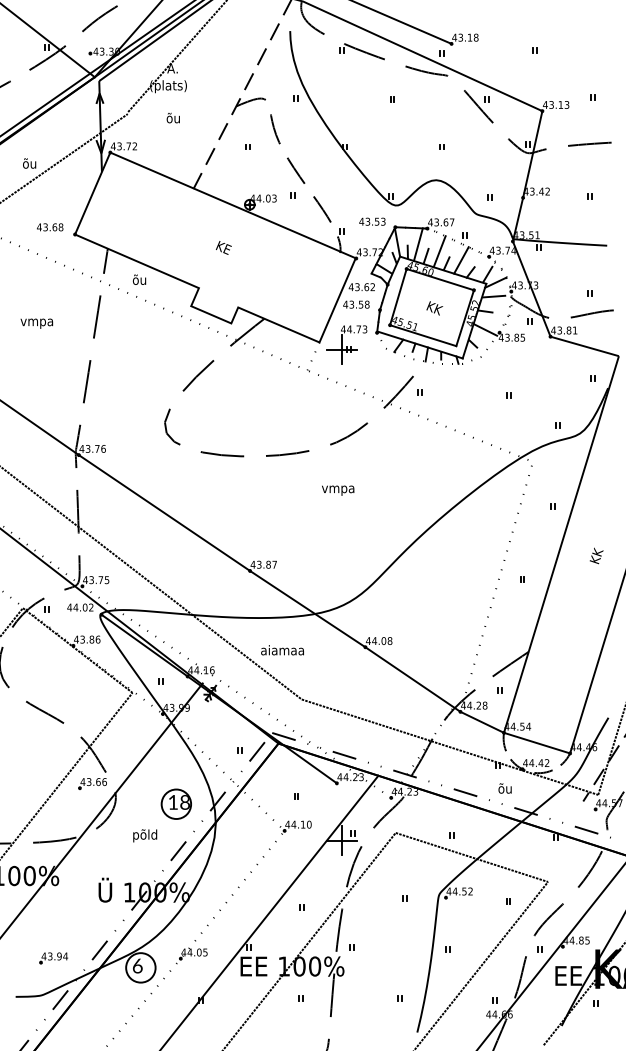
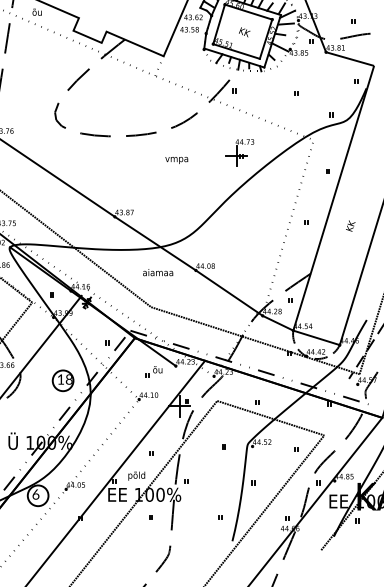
part: (346, 344) -> (239, 152), moved
text: (596, 555) -> (350, 225), moved
text: (282, 650) -> (158, 272), moved
text: (504, 788) -> (157, 369), moved
text: (145, 835) -> (136, 475), moved

